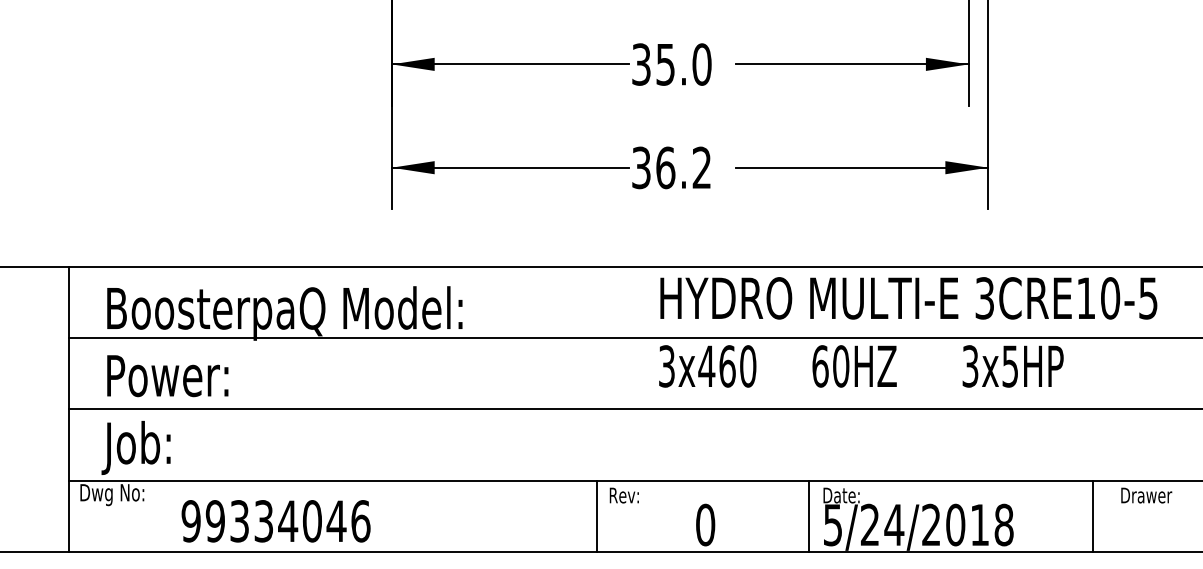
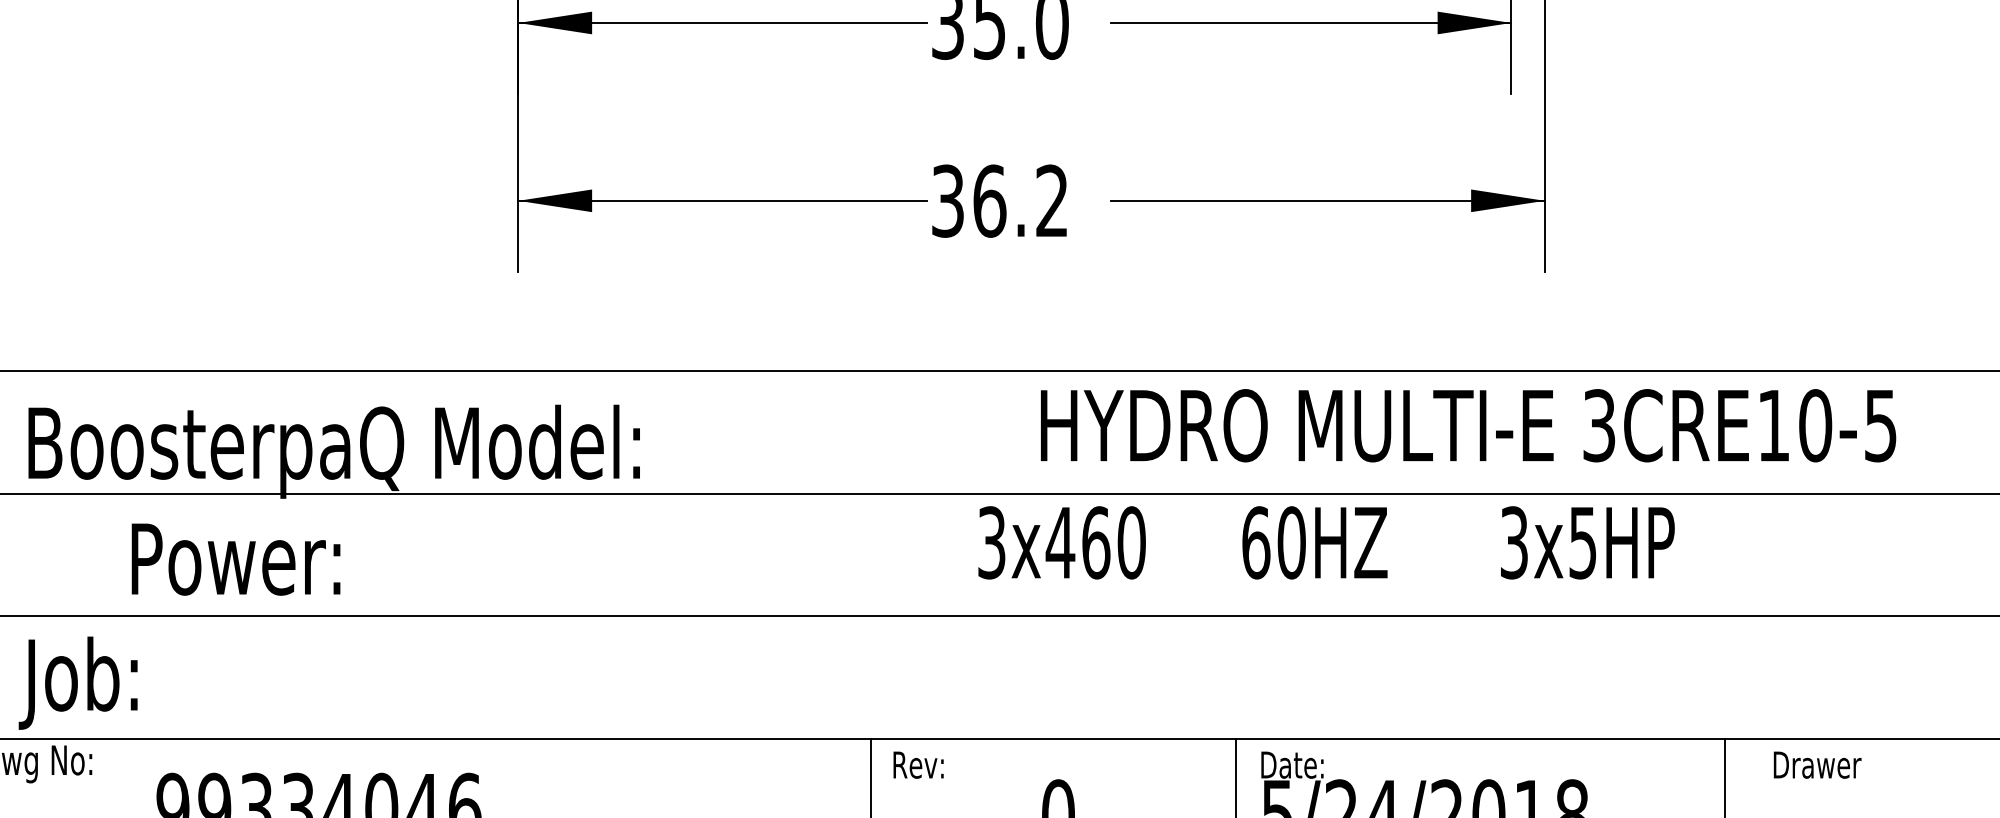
text: (908, 298) -> (1467, 425), moved
text: (167, 376) -> (235, 560), moved

